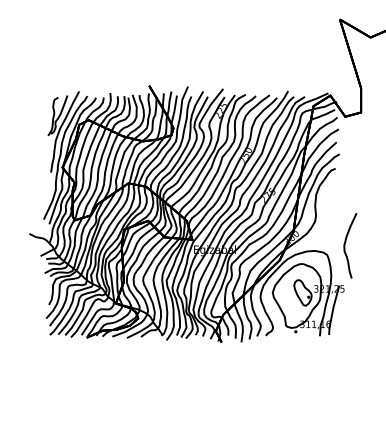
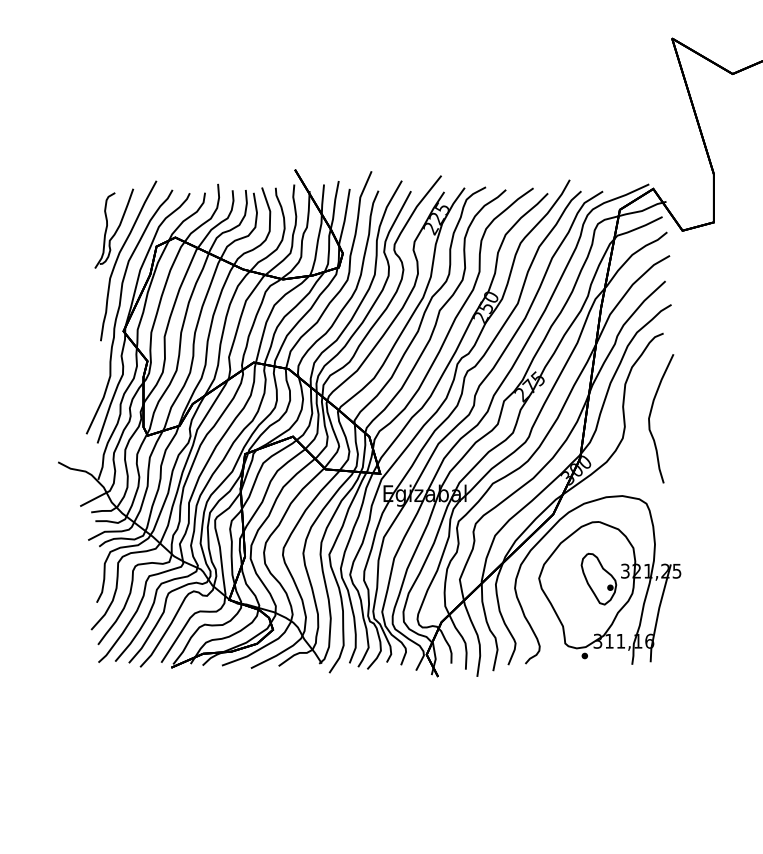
curve: (345, 245) -> (651, 418), moved

